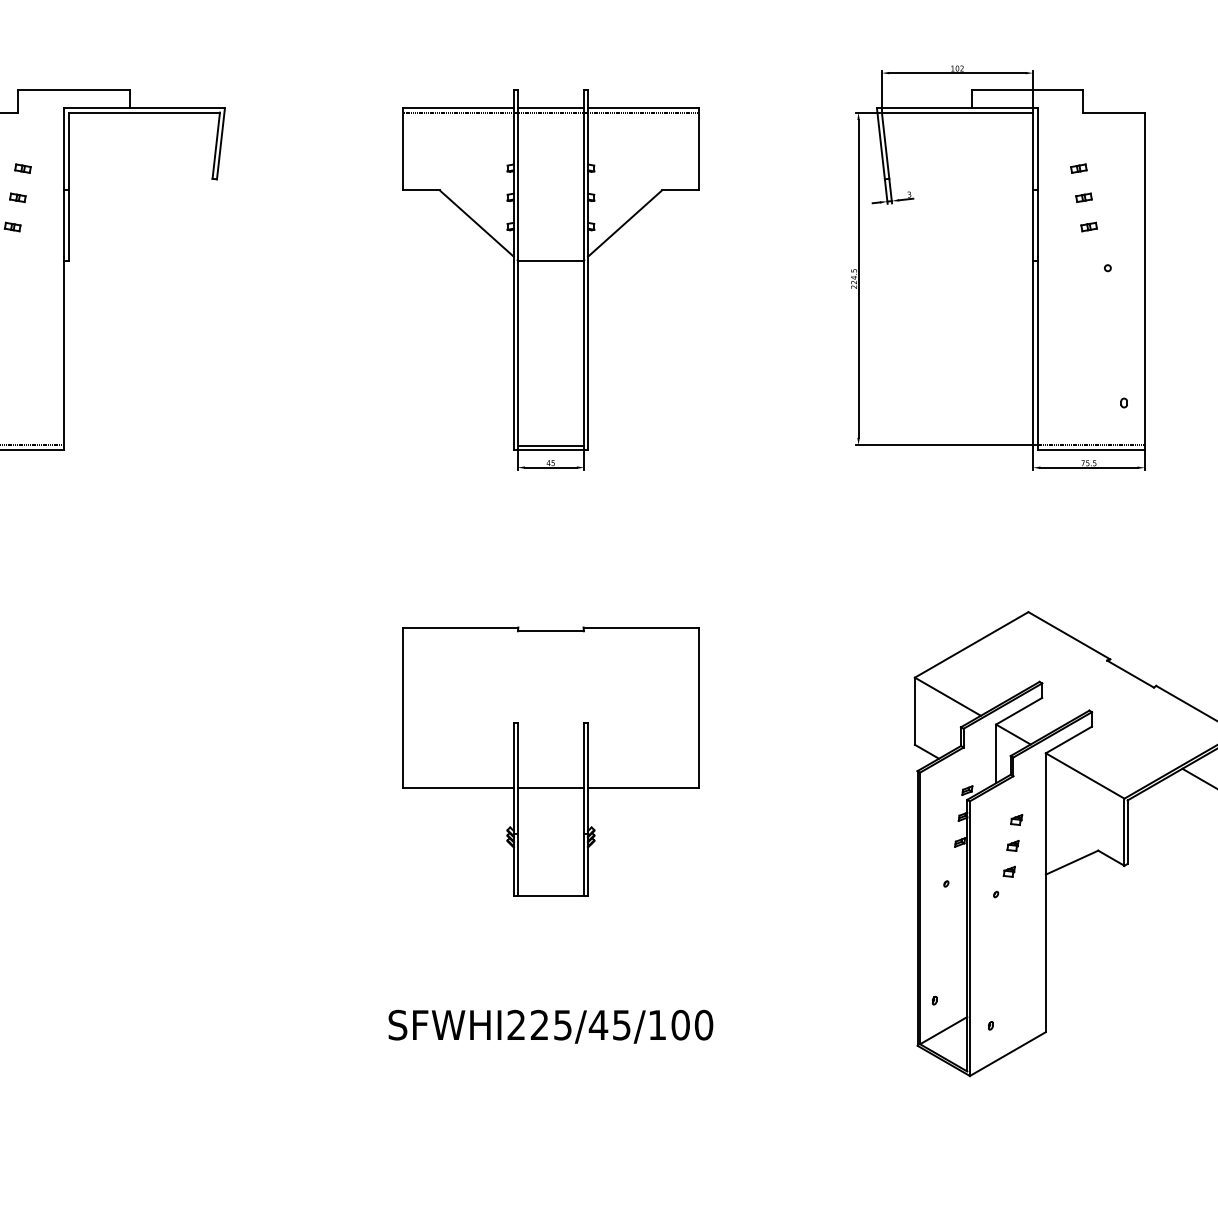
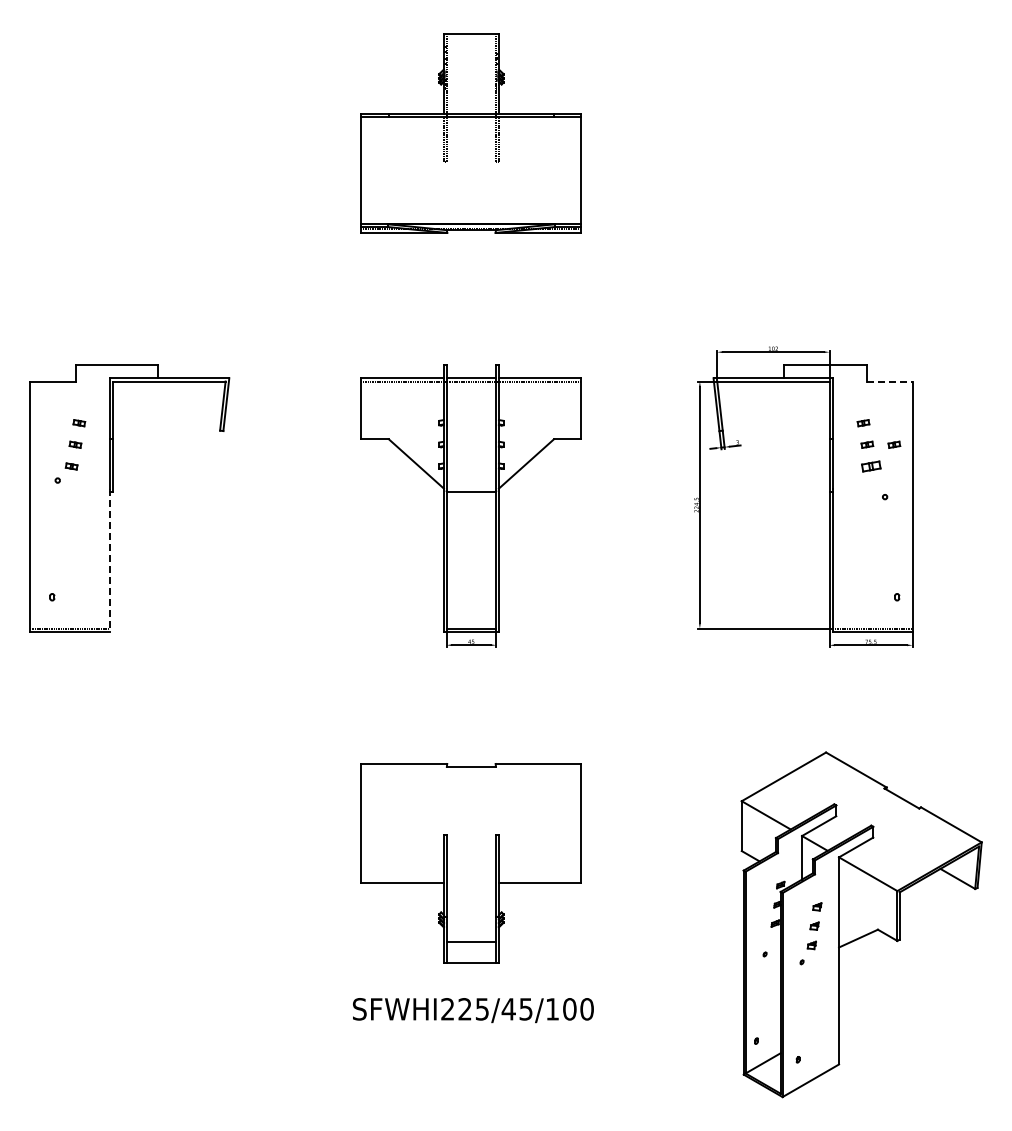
line: (1113, 113) -> (889, 382), solid -> dashed
part: (1120, 197) -> (894, 444), added
part: (1088, 227) -> (870, 466), size x1.6
line: (64, 353) -> (110, 560), solid -> dashed
line: (551, 788) -> (471, 942), moved
text: (551, 1026) -> (473, 1010), moved

